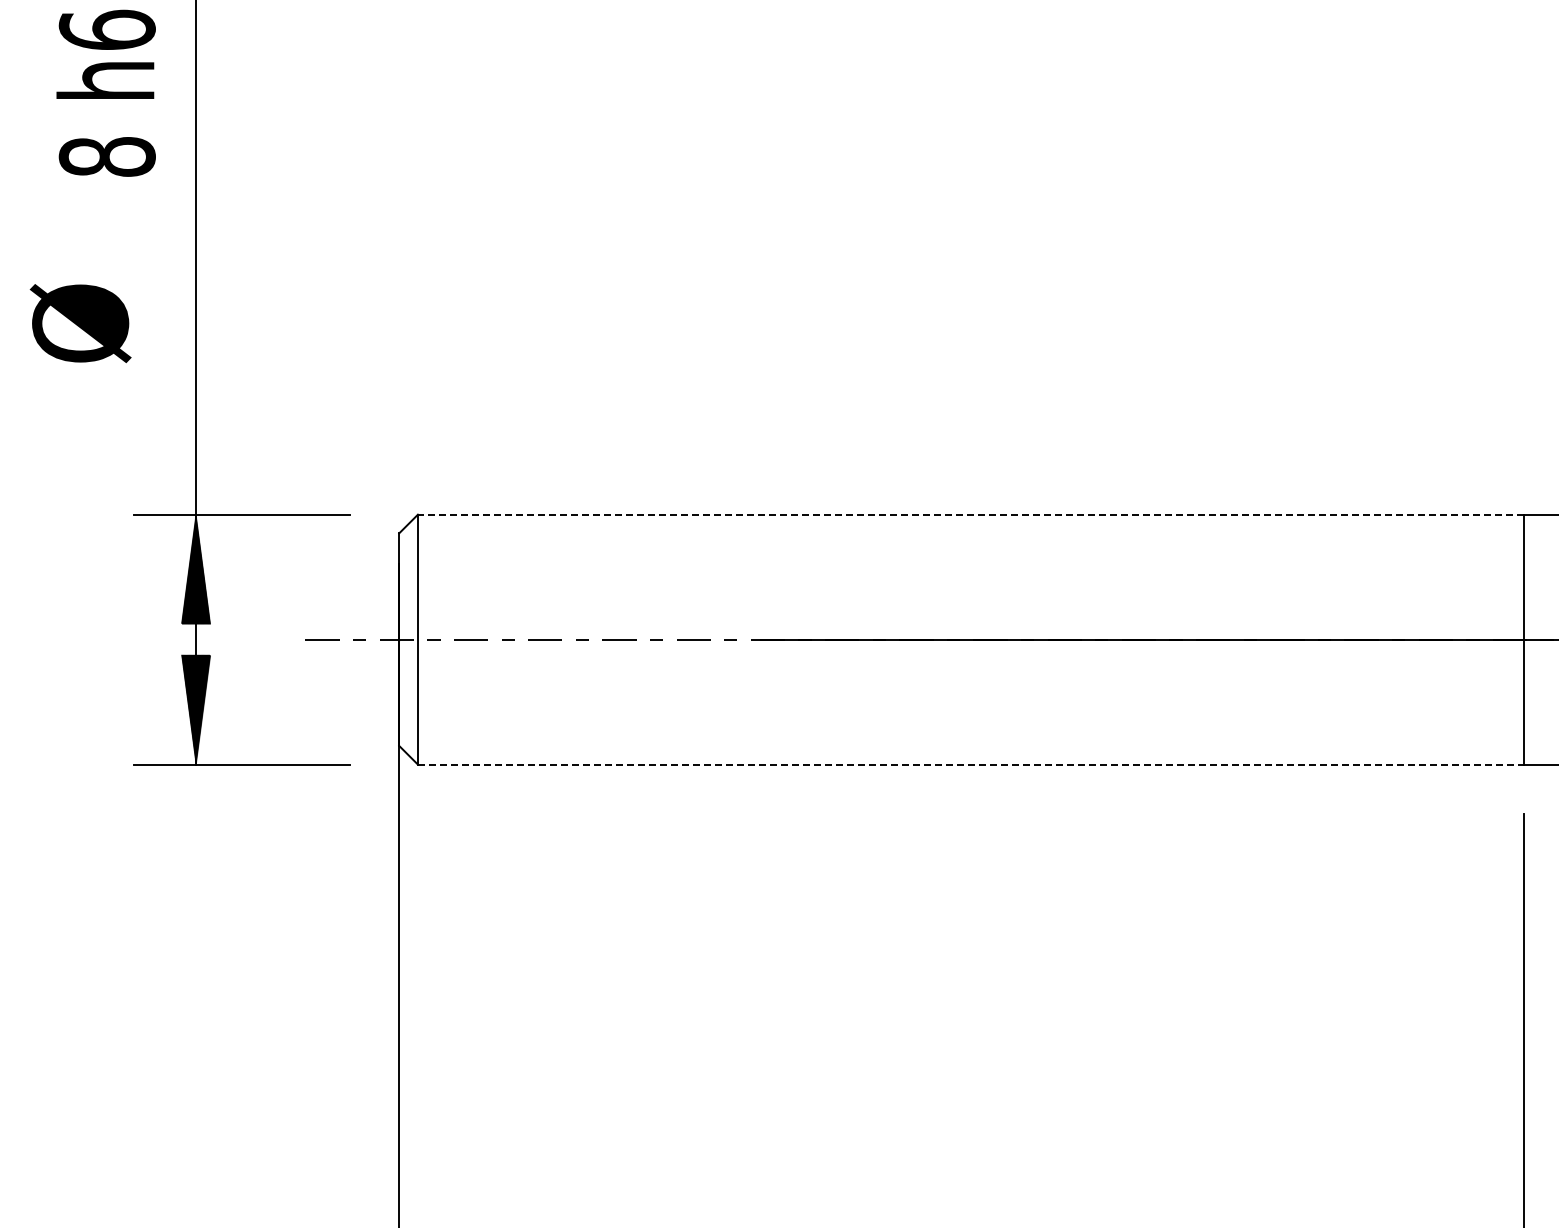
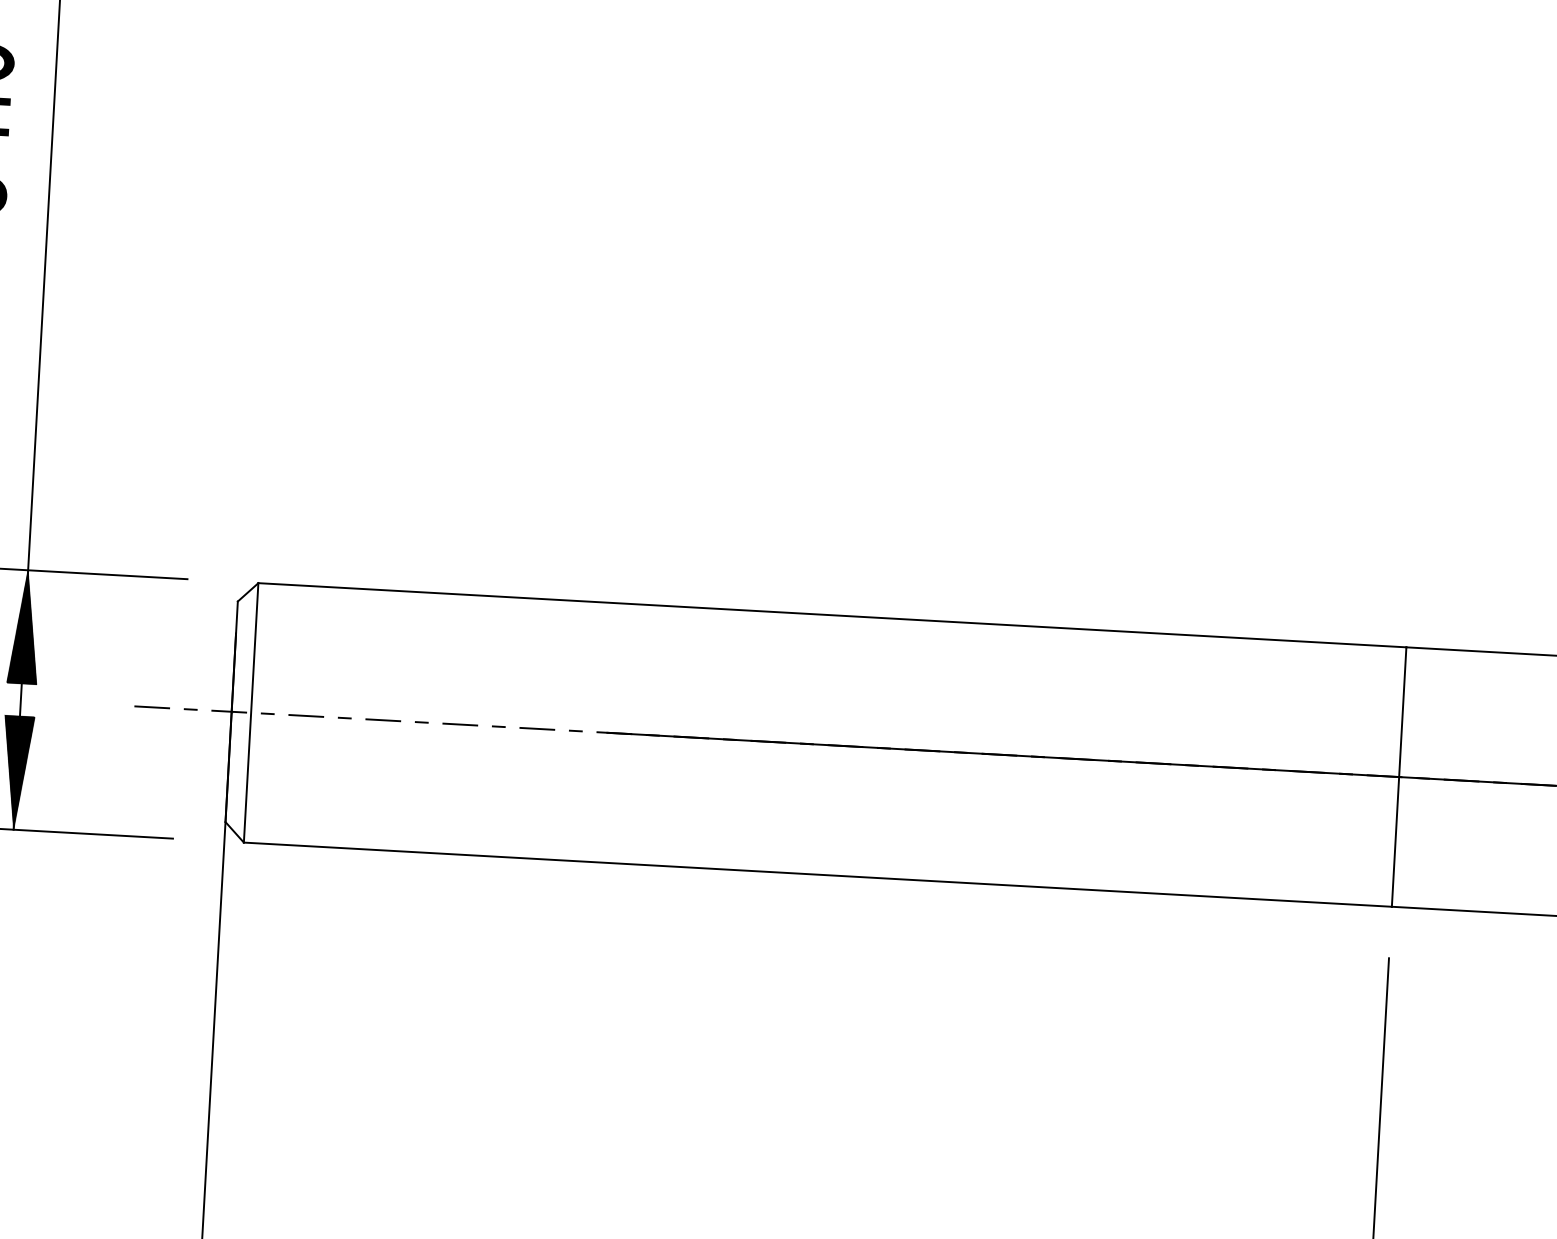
line: (970, 514) -> (831, 615), dashed -> solid
line: (971, 764) -> (818, 874), dashed -> solid

